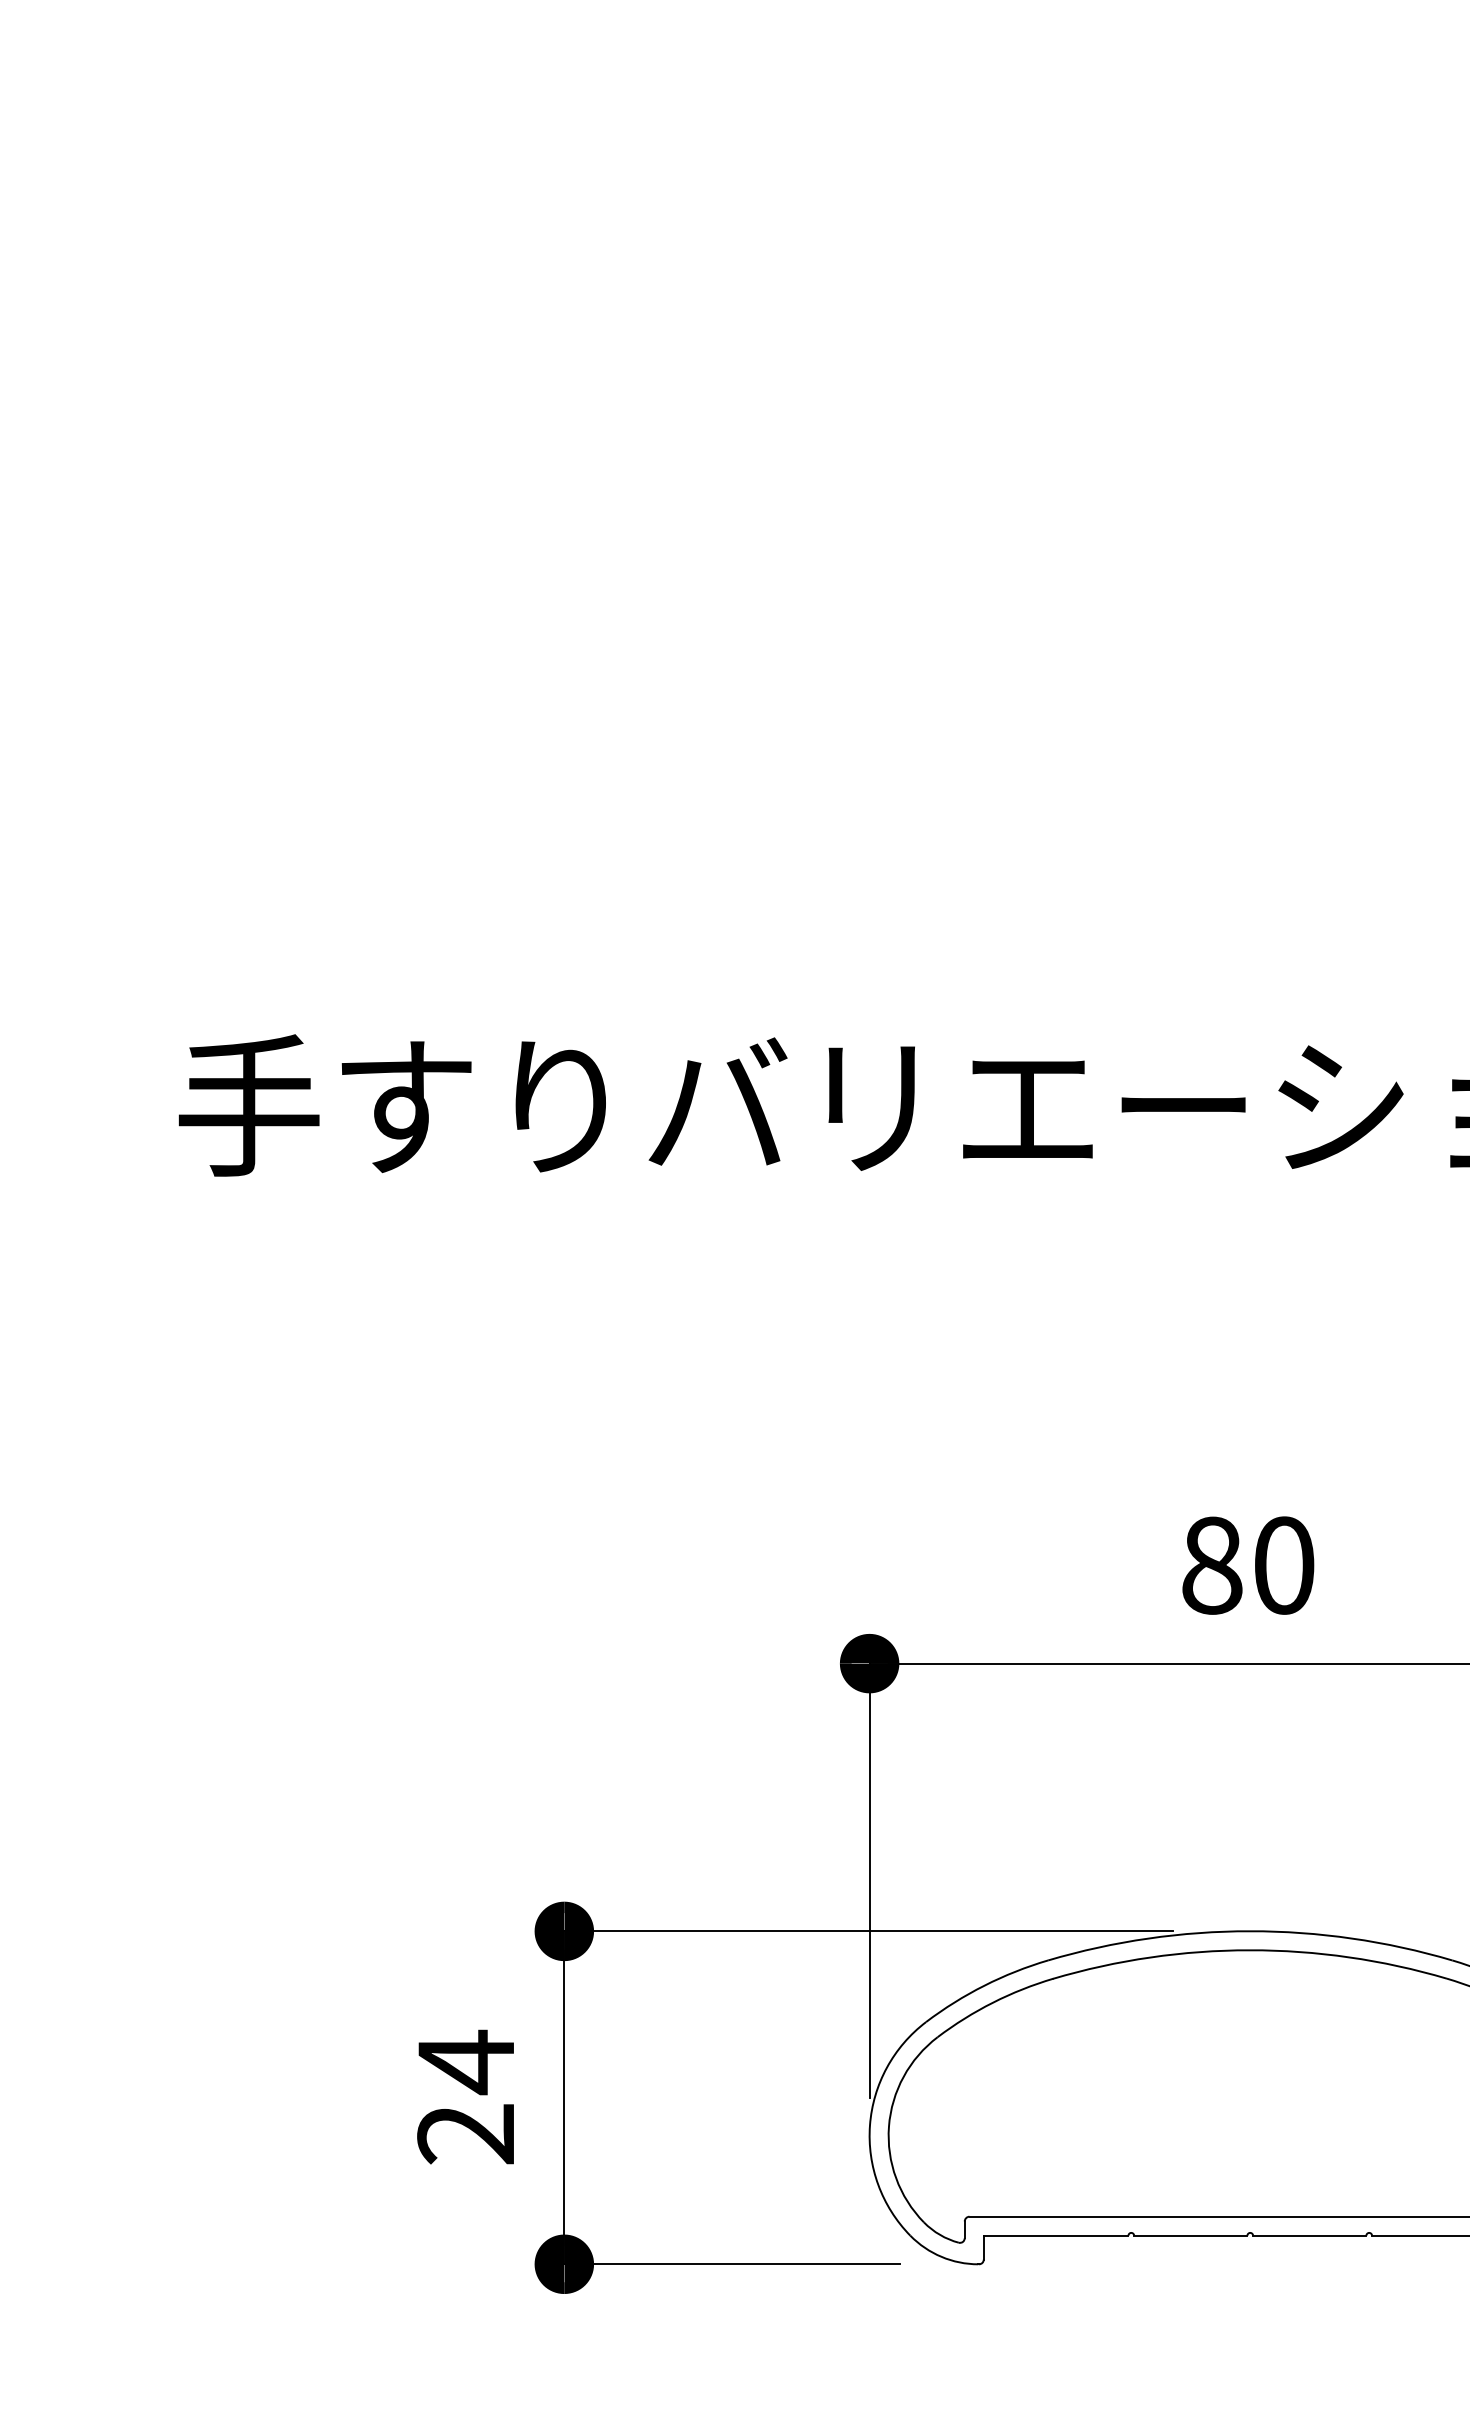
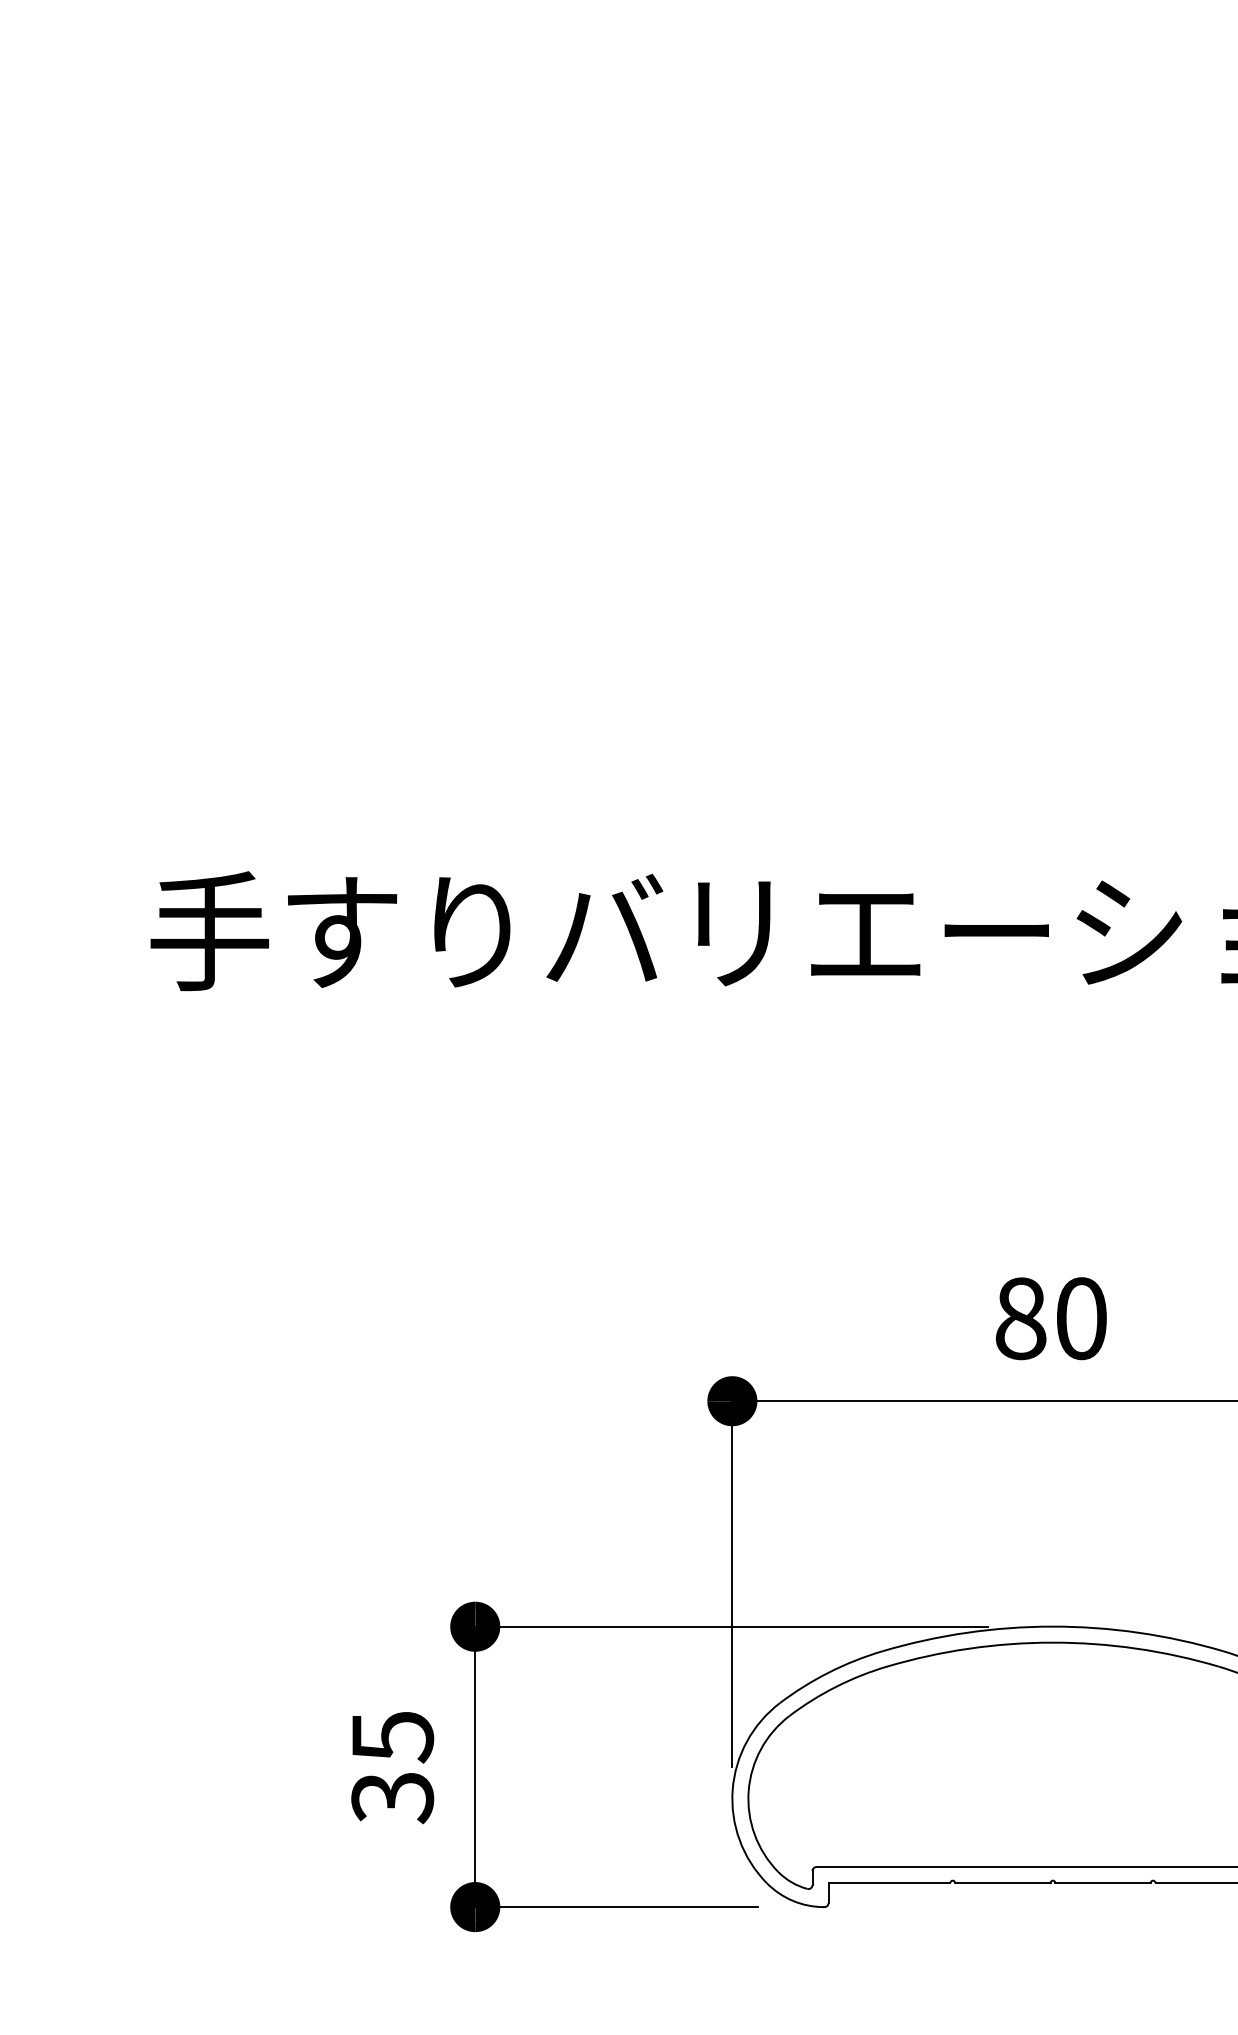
text: (466, 2097) -> (392, 1766), 24 -> 35

